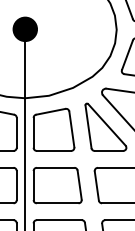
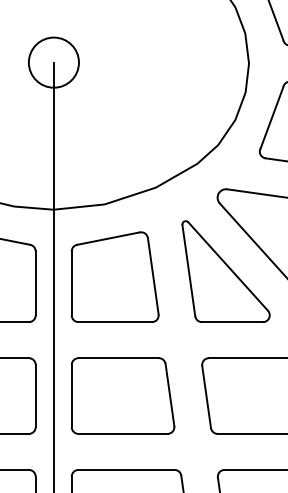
fill: (25, 29) -> (54, 62), removed

